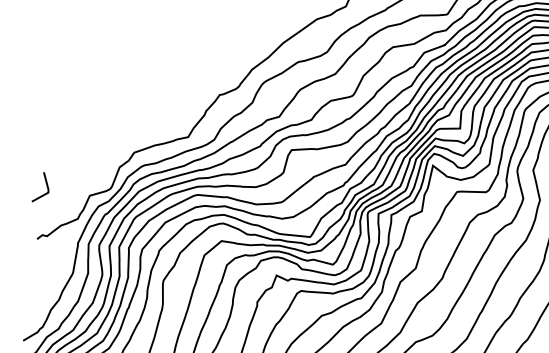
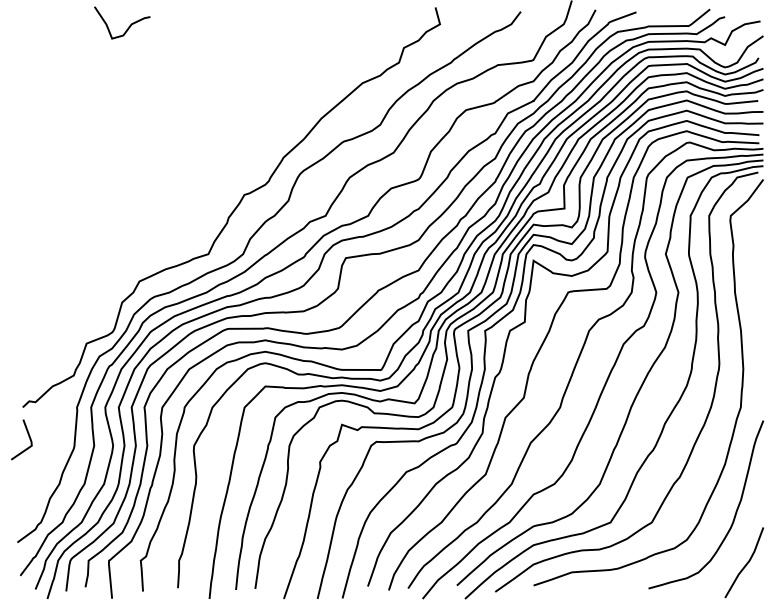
line: (46, 185) -> (28, 436), moved

